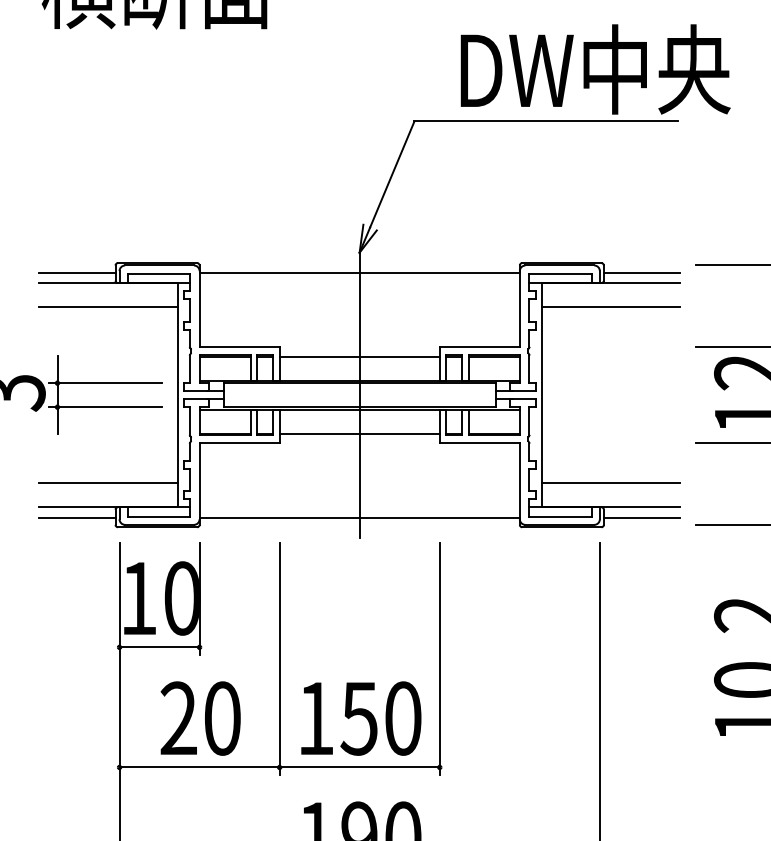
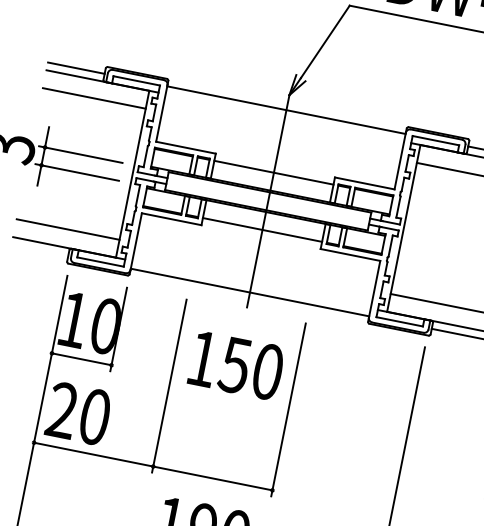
line: (77, 517) -> (39, 250), removed
text: (200, 718) -> (78, 413), moved
text: (361, 718) -> (236, 365), moved

